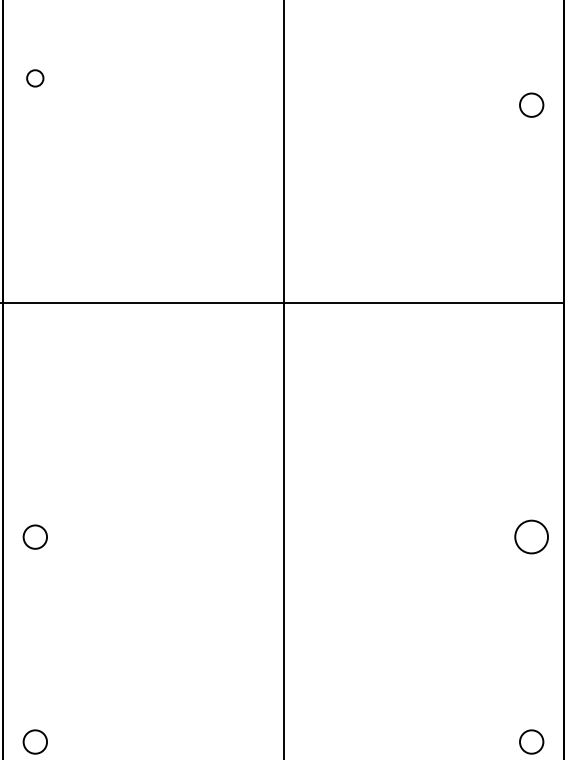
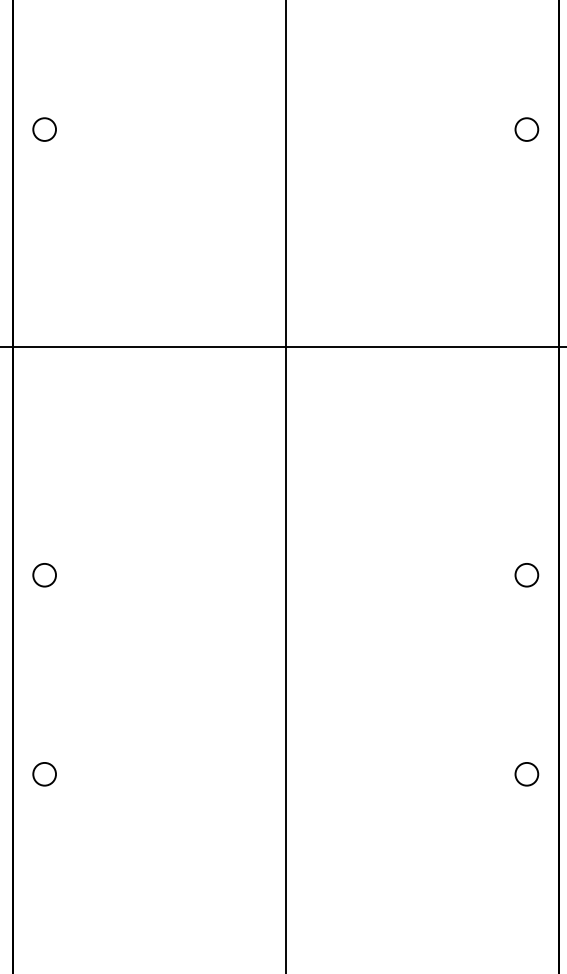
circle: (35, 78) -> (44, 129), size x1.43
circle: (531, 105) -> (526, 129), moved
circle: (531, 537) -> (526, 575), size x0.71

